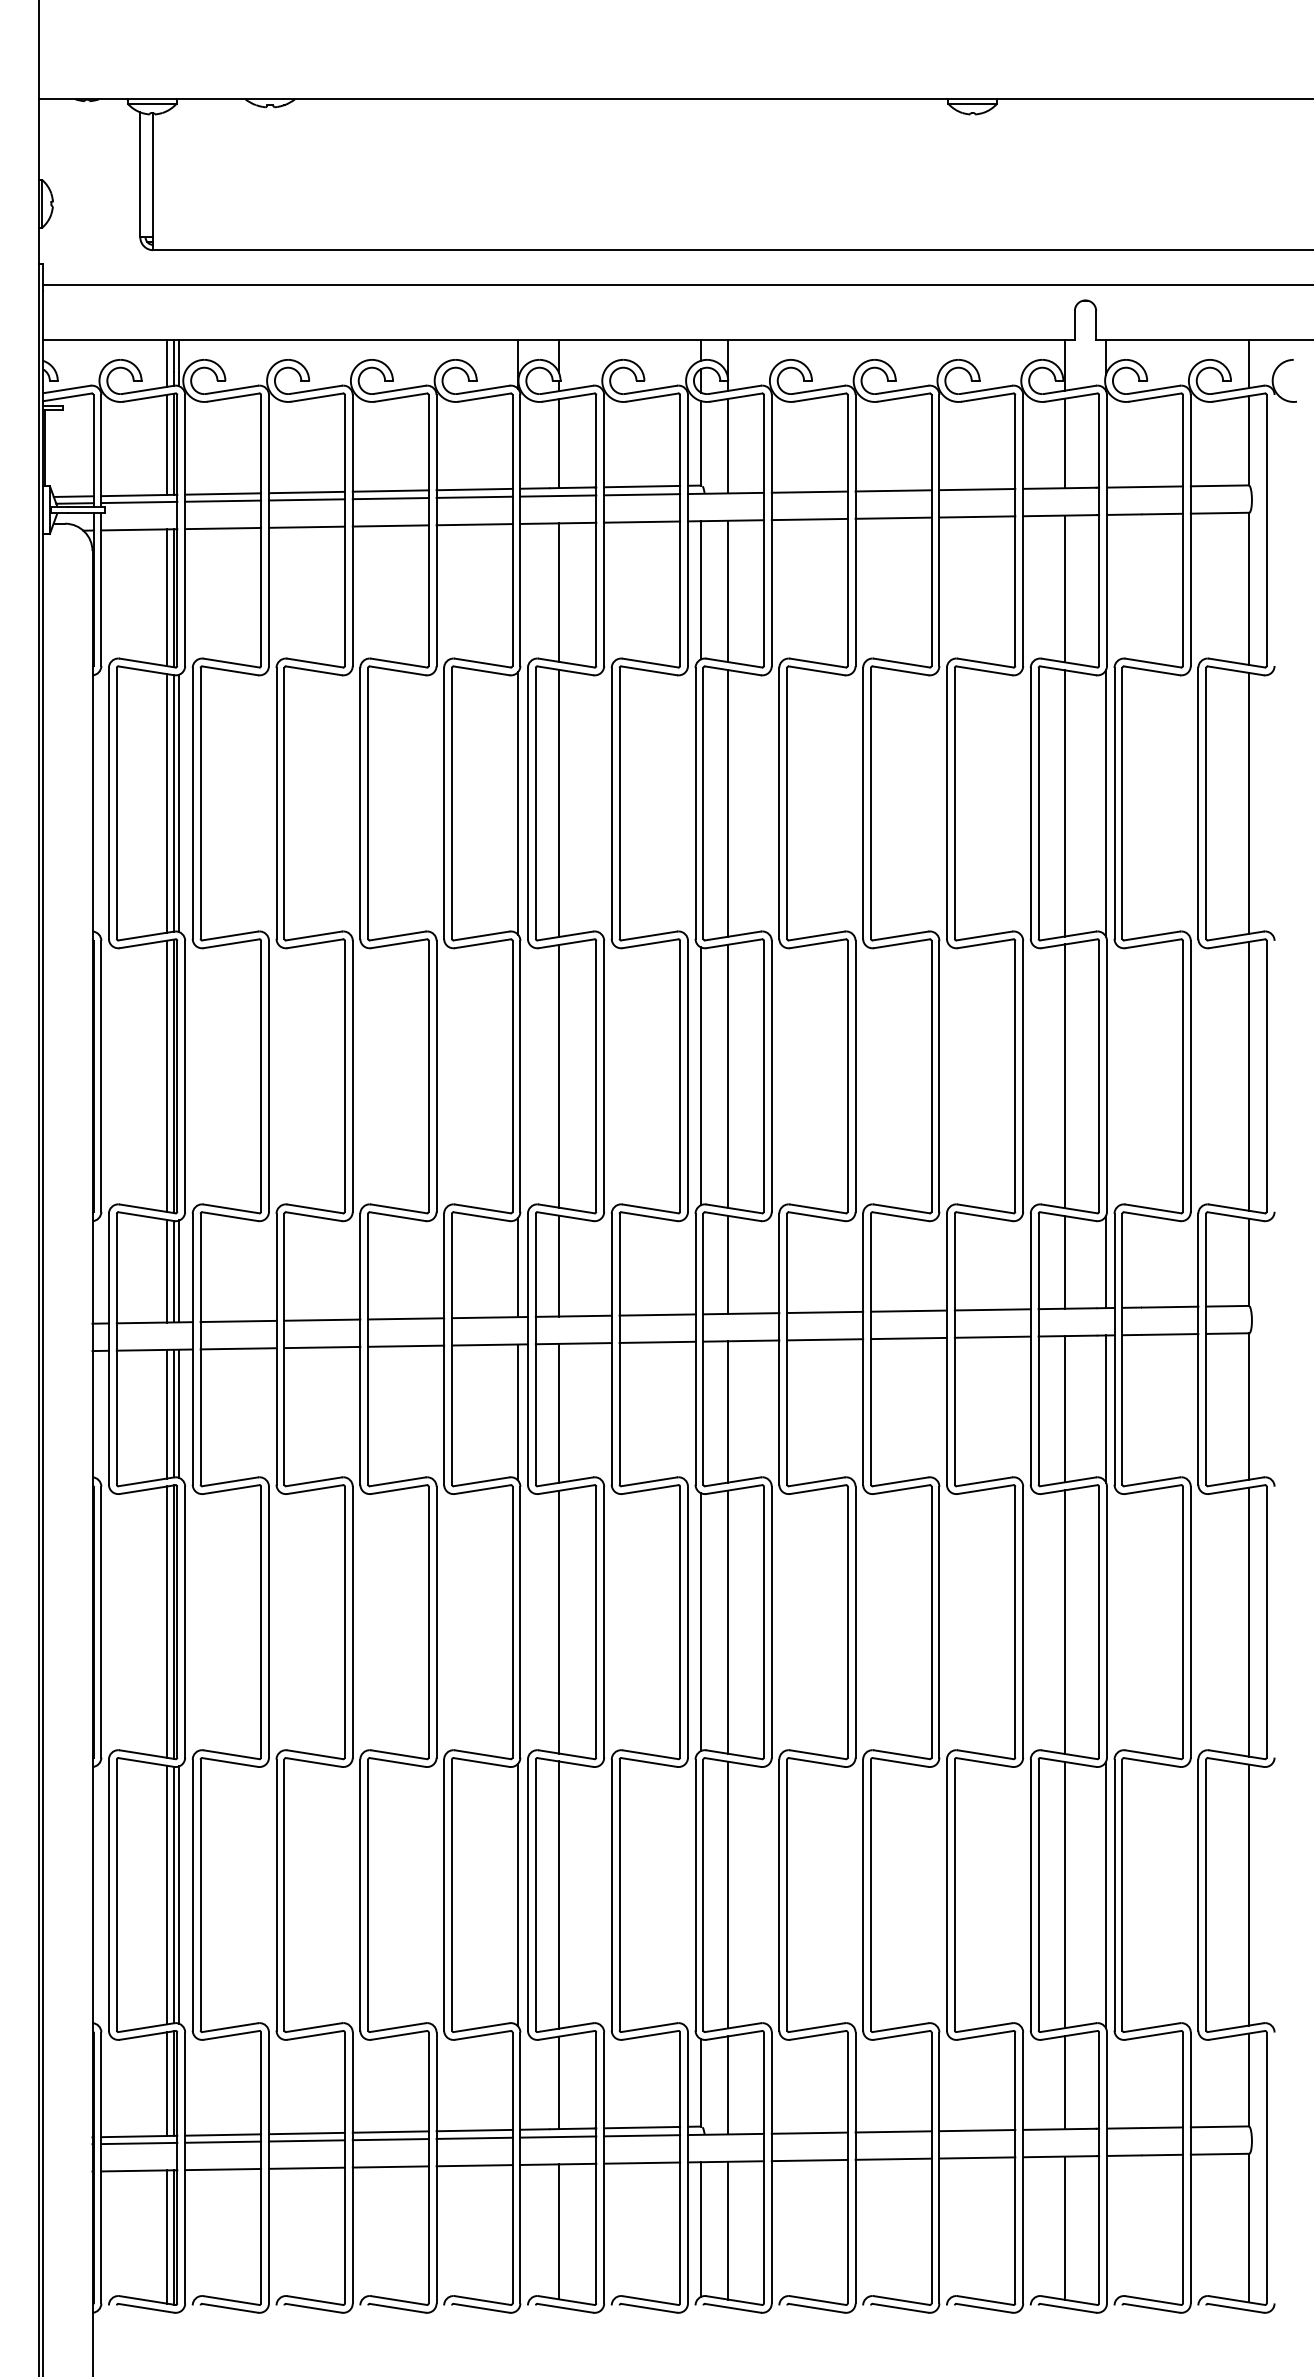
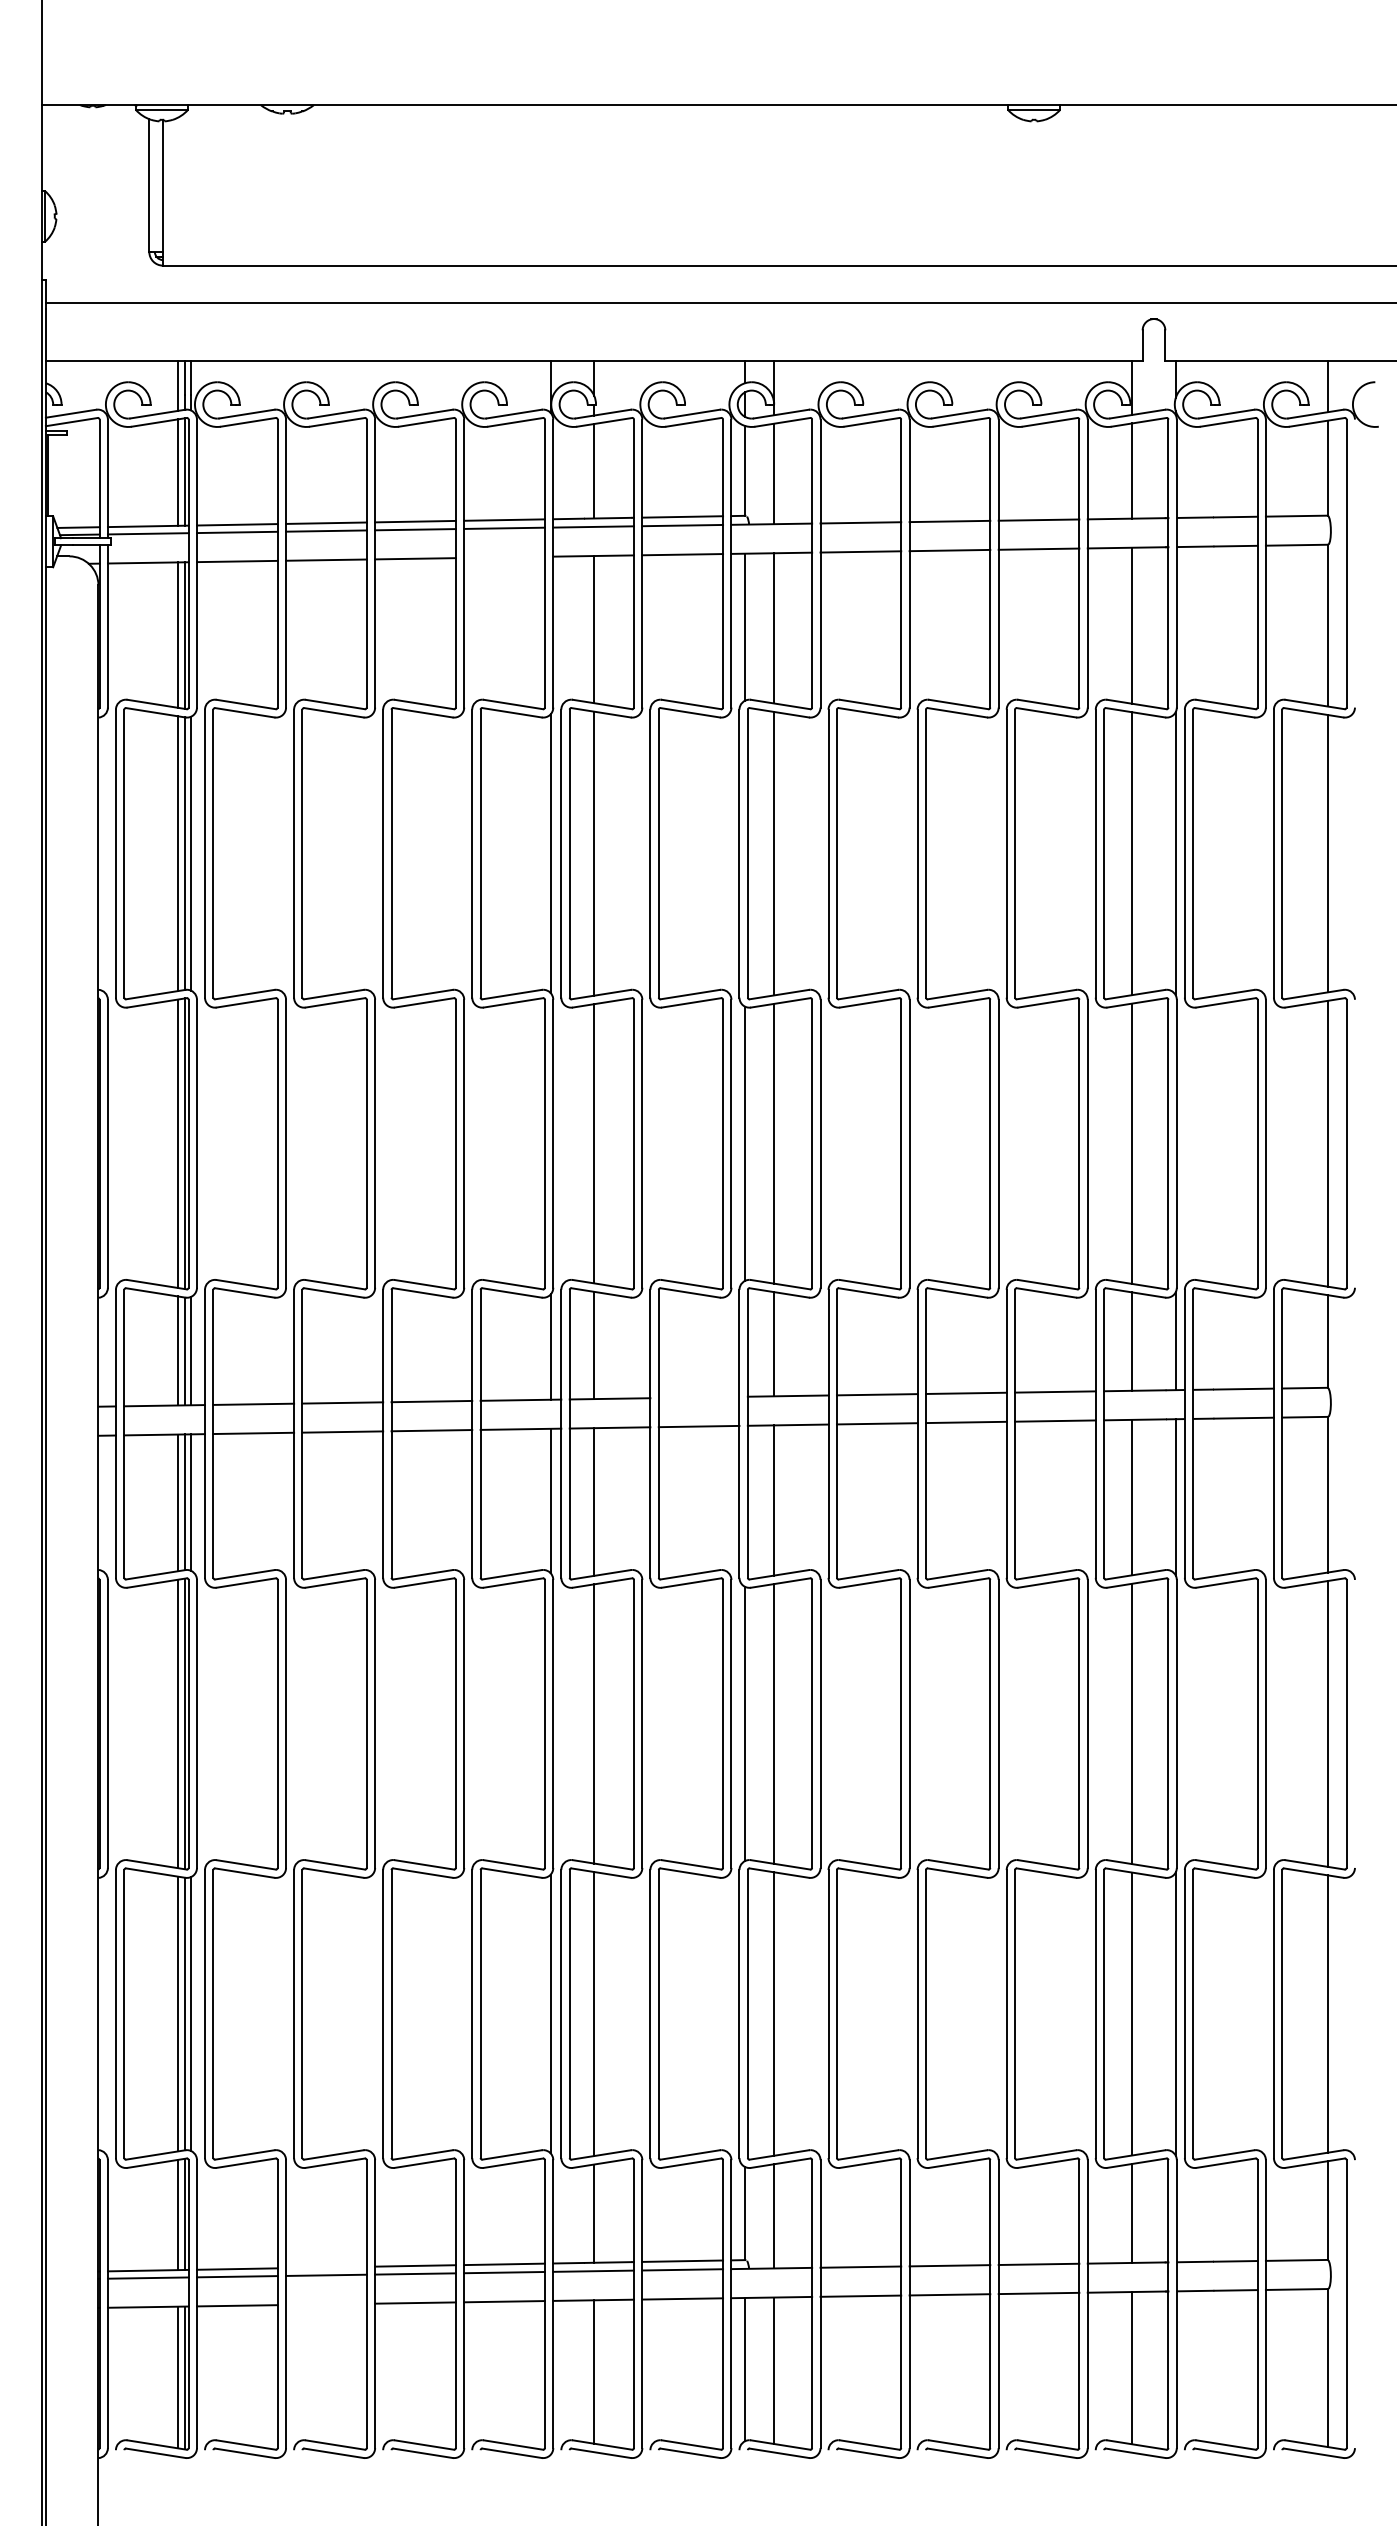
line: (474, 524) -> (504, 557), removed
line: (657, 1315) -> (698, 1397), removed
line: (307, 2133) -> (326, 2267), removed
line: (307, 2168) -> (326, 2304), removed

